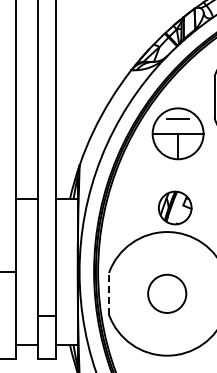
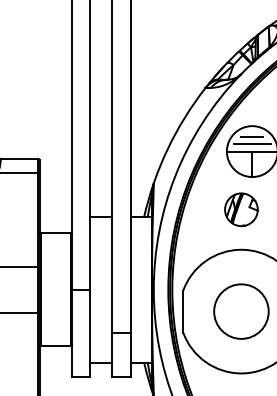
line: (178, 126) -> (252, 144), added
part: (175, 207) -> (241, 209), moved
line: (109, 293) -> (183, 311), dashed -> solid
circle: (167, 293) -> (241, 311), size x1.43

